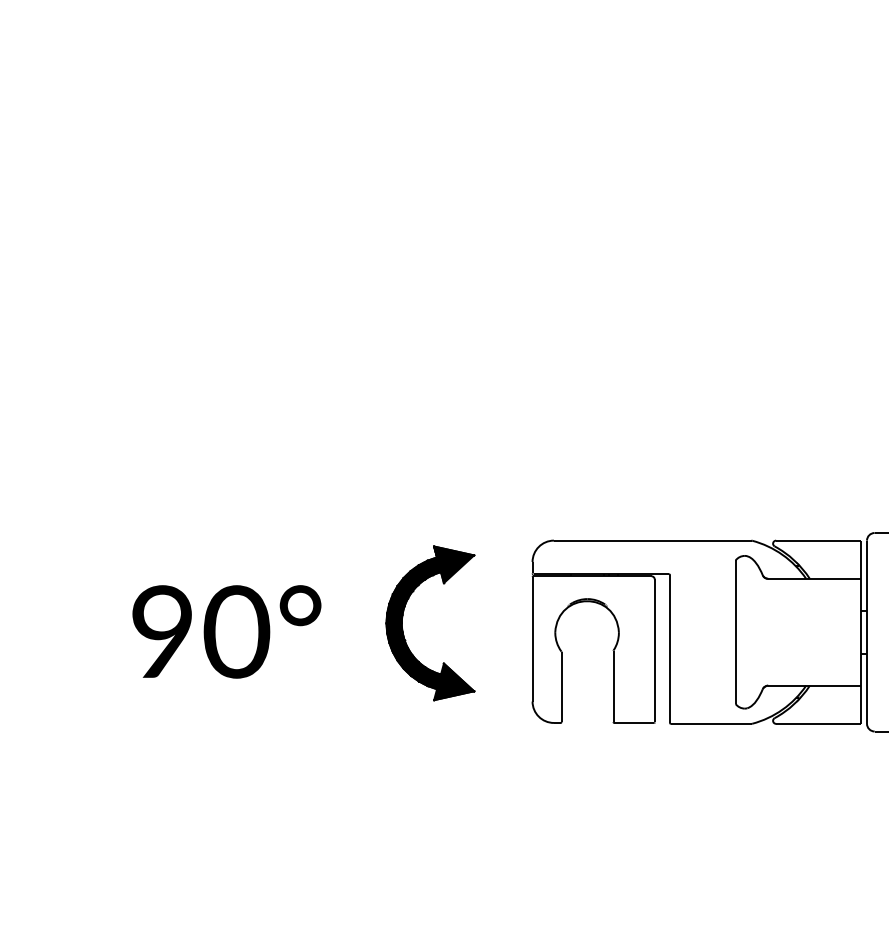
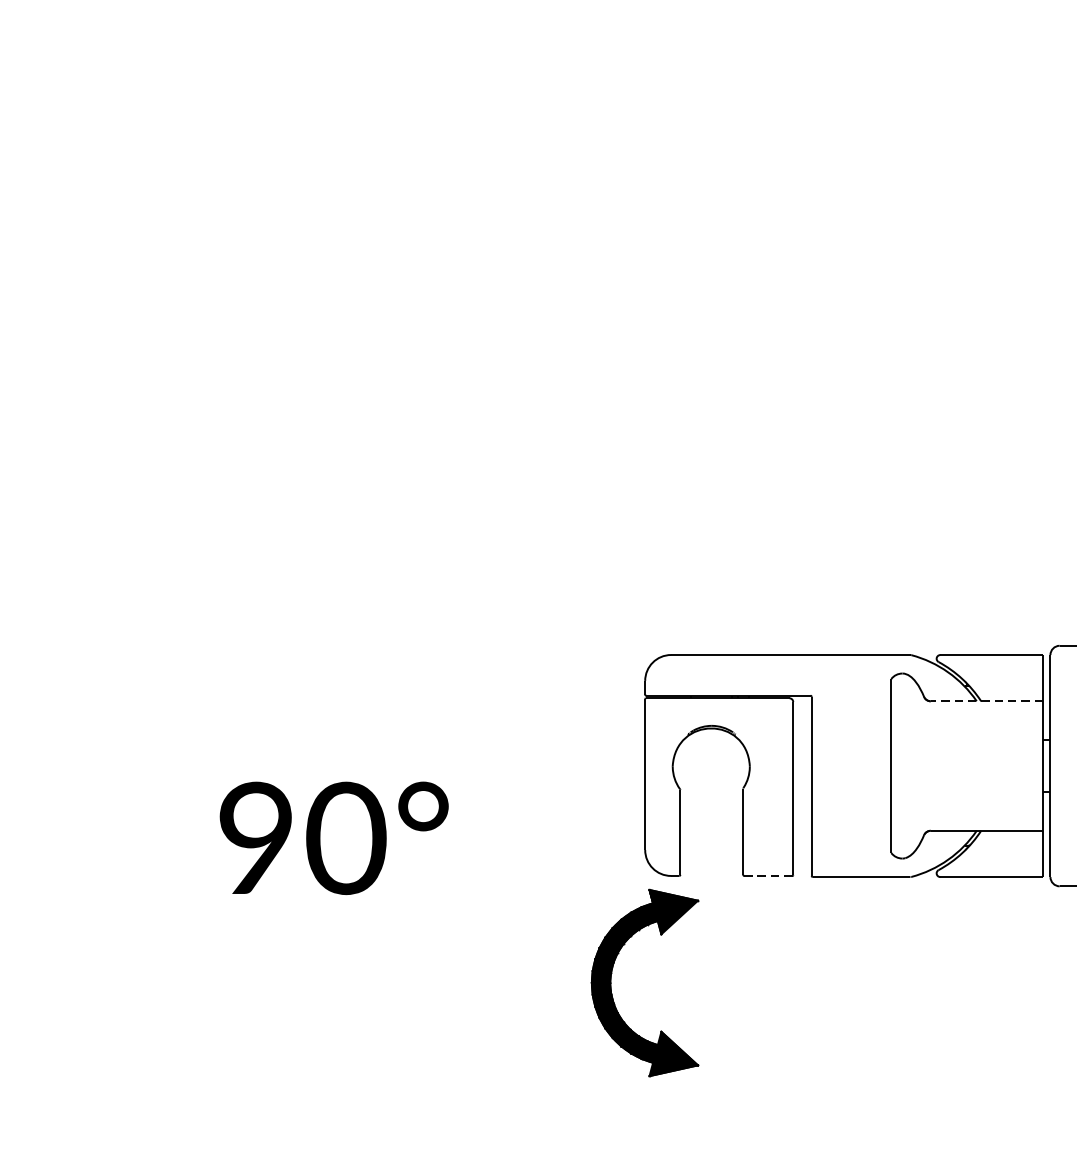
line: (814, 578) -> (986, 700), solid -> dashed
part: (403, 617) -> (612, 975), moved
text: (226, 631) -> (333, 837), moved
line: (634, 722) -> (768, 875), solid -> dashed

